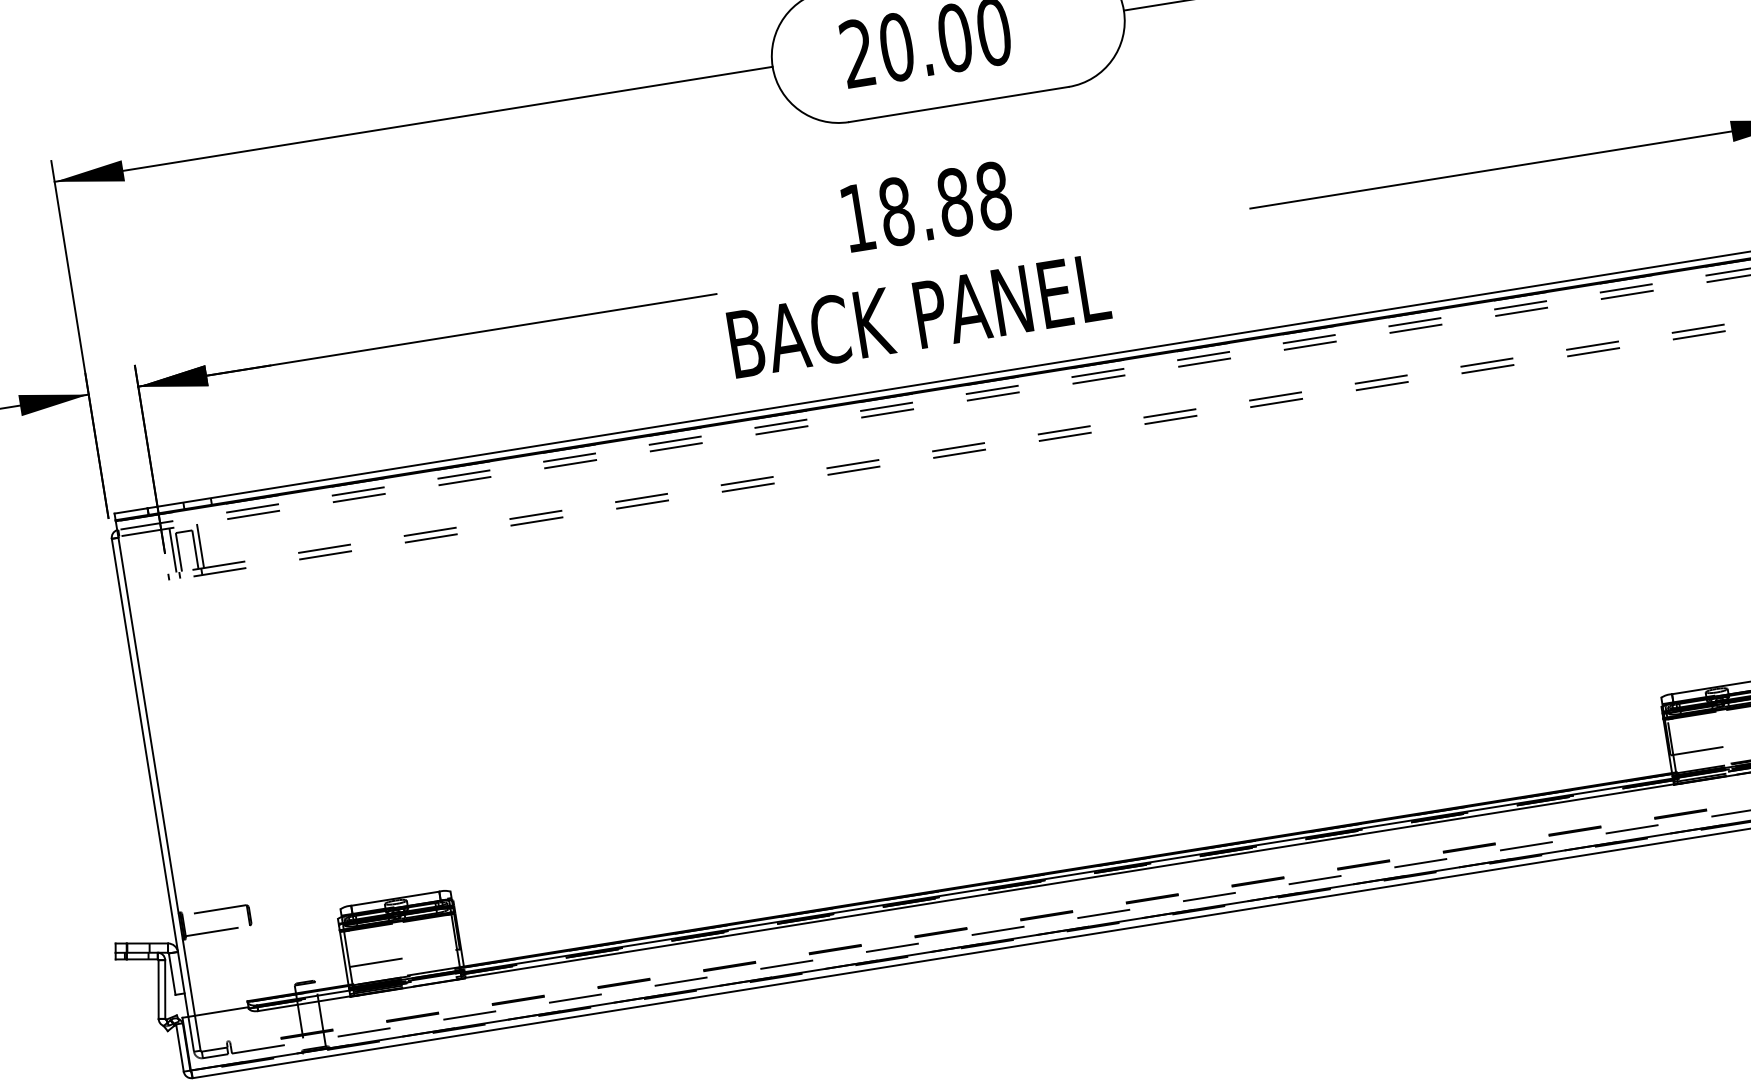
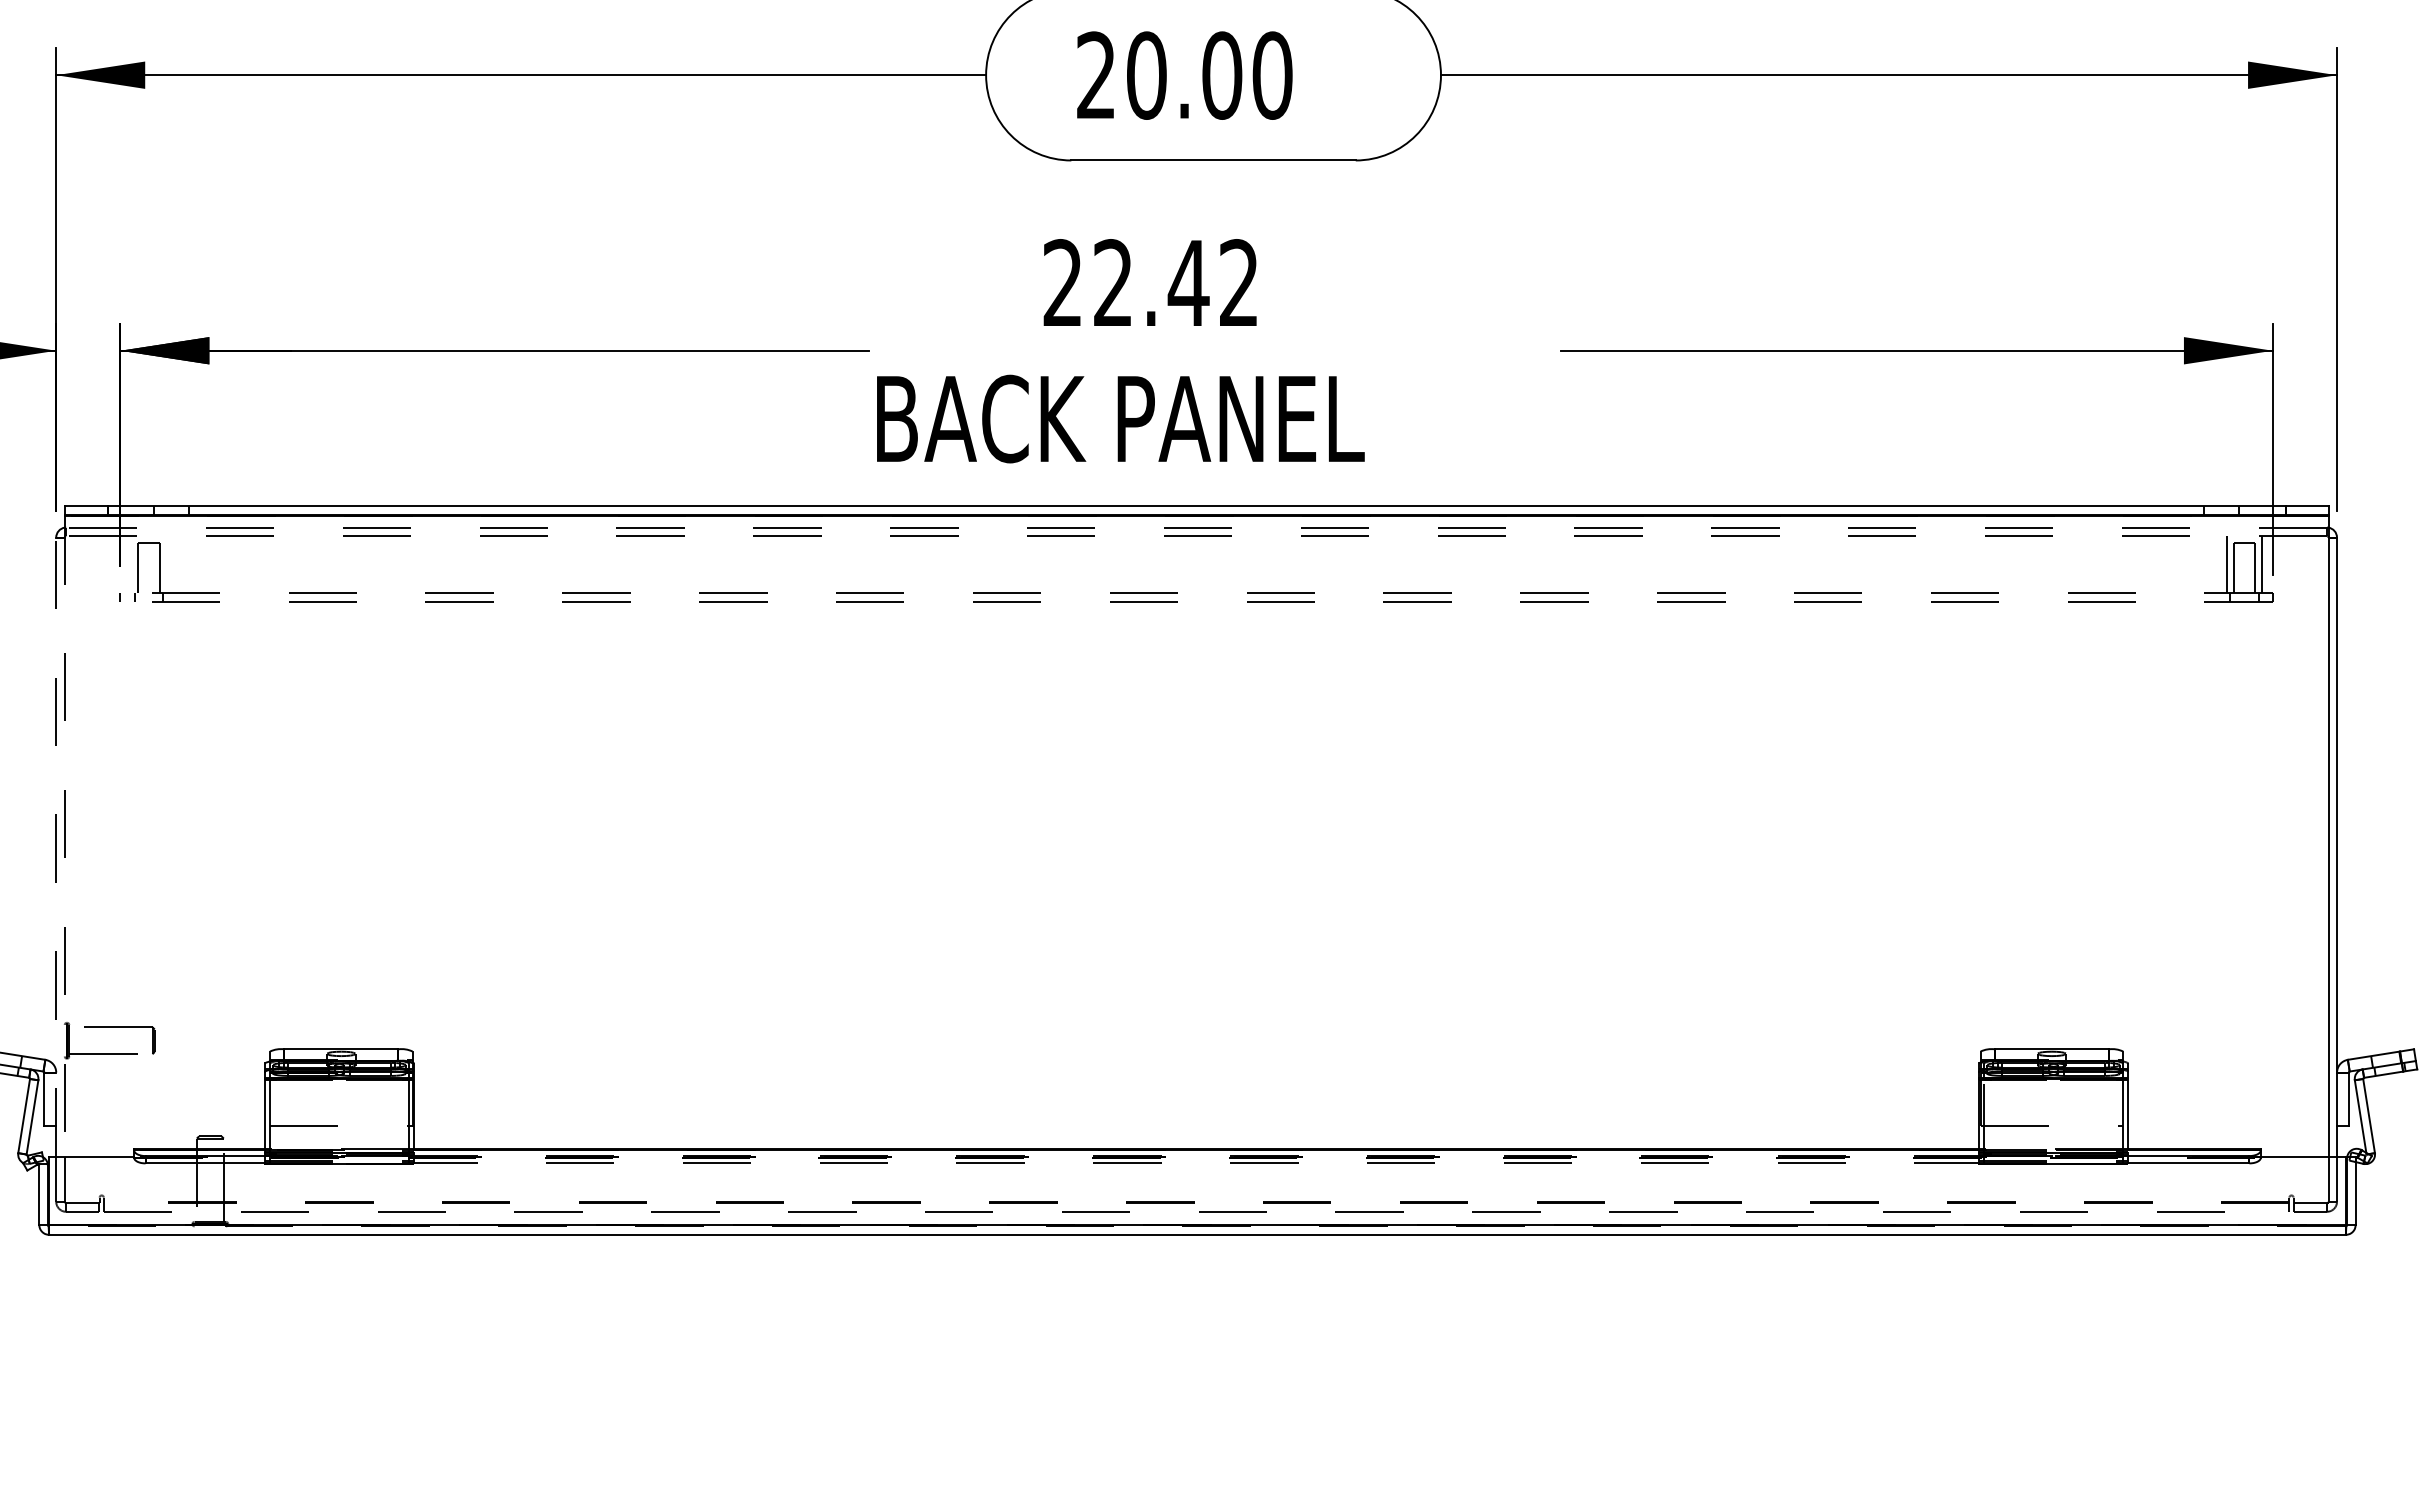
text: (926, 207) -> (1151, 283), 18.88 -> 22.42
line: (200, 546) -> (166, 564), removed
line: (173, 550) -> (131, 564), removed
line: (155, 768) -> (64, 836), solid -> dashed
line: (150, 778) -> (56, 847), solid -> dashed
line: (1067, 875) -> (1194, 1156), solid -> dashed
line: (1068, 881) -> (1194, 1163), solid -> dashed

